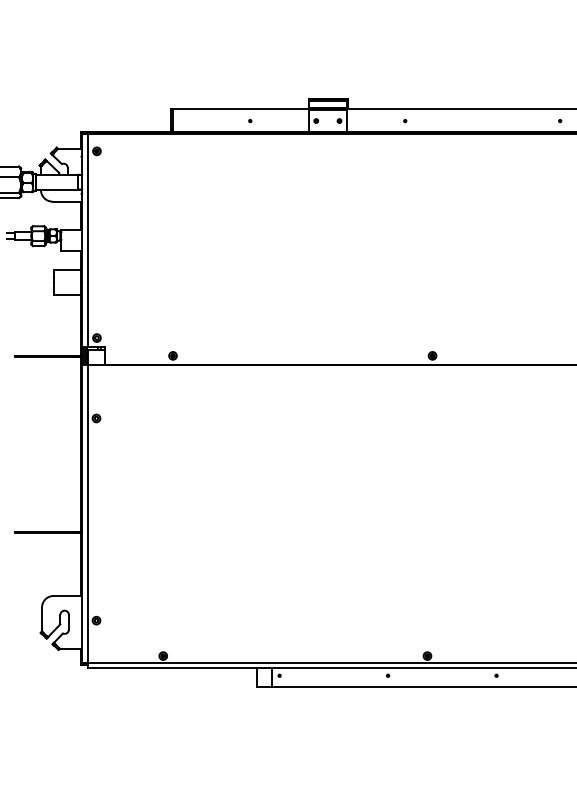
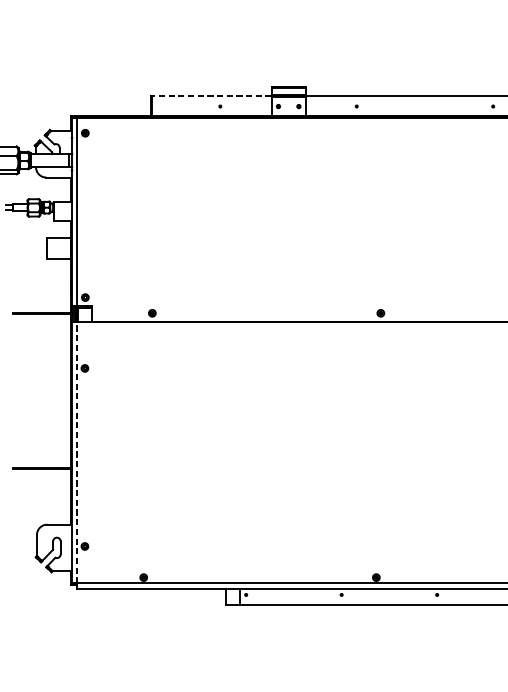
line: (240, 109) -> (211, 96), solid -> dashed
line: (87, 513) -> (77, 452), solid -> dashed

